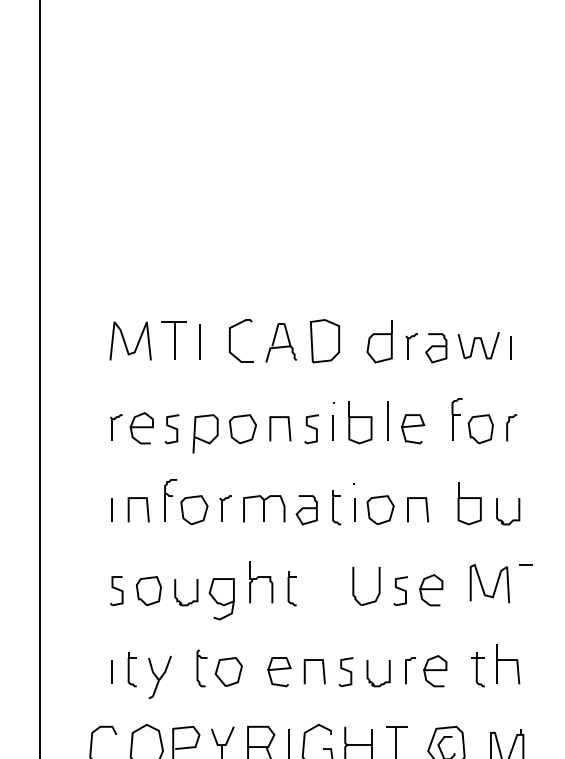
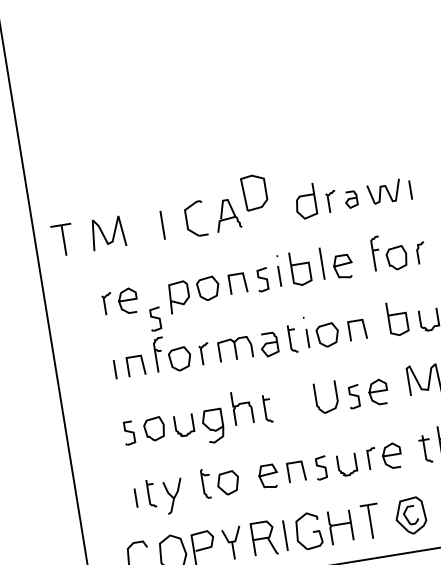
part: (173, 340) -> (62, 240), moved
part: (325, 341) -> (255, 192), moved
part: (436, 348) -> (351, 199), size x0.7
part: (171, 429) -> (155, 319), moved

